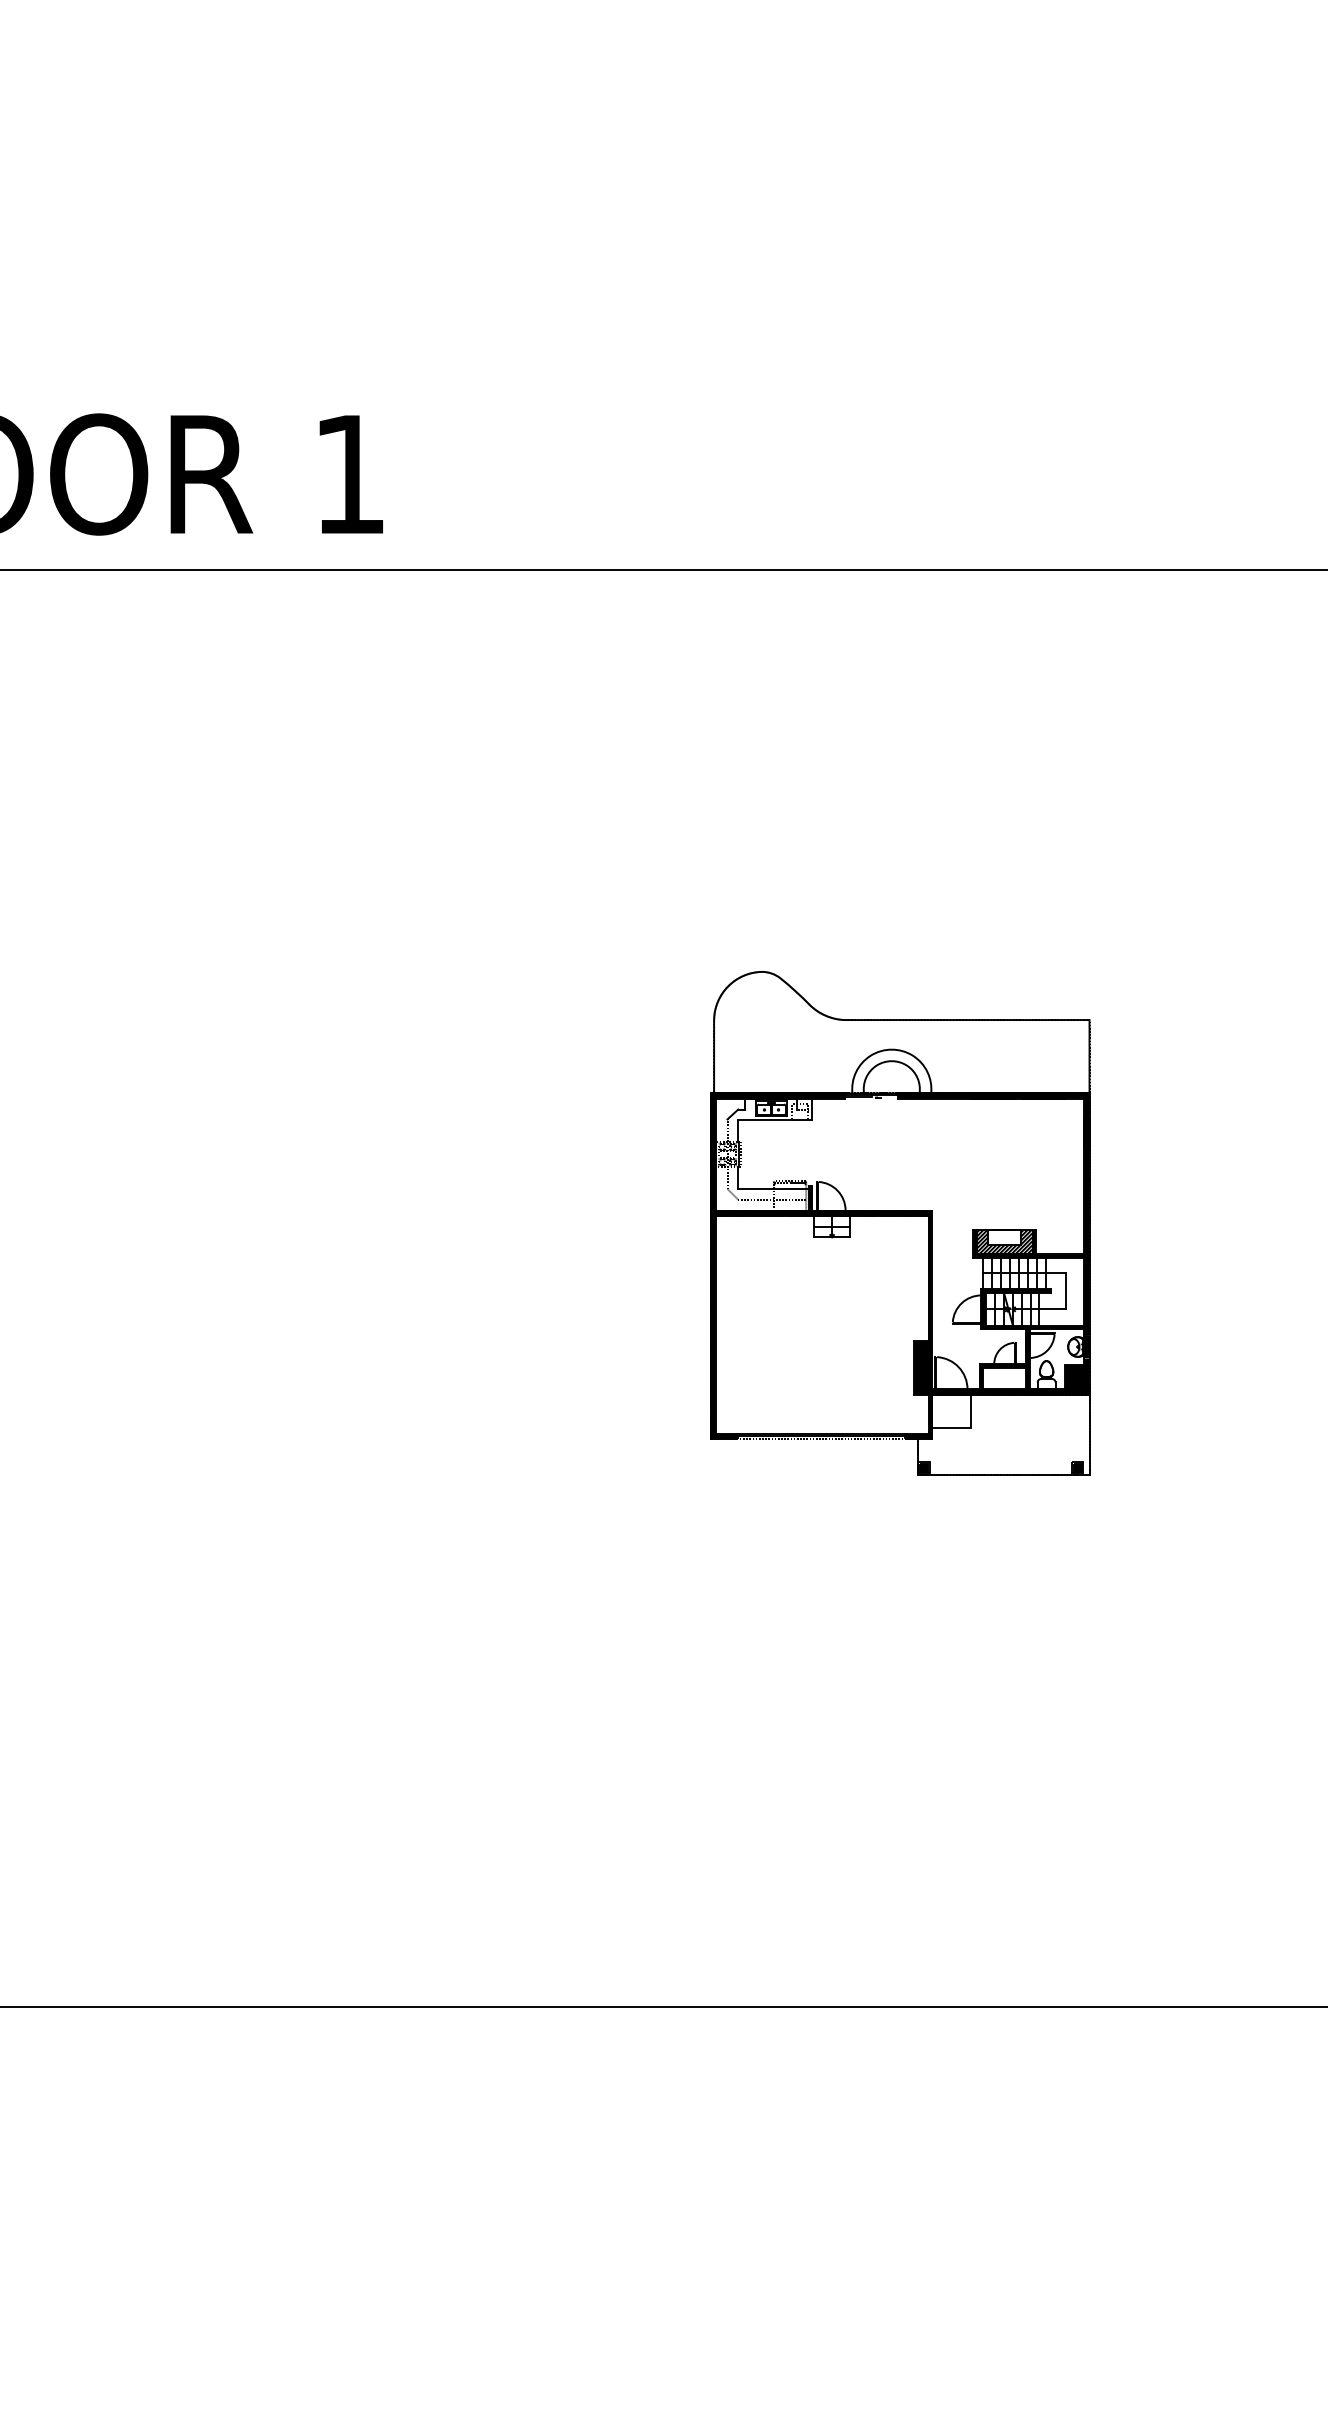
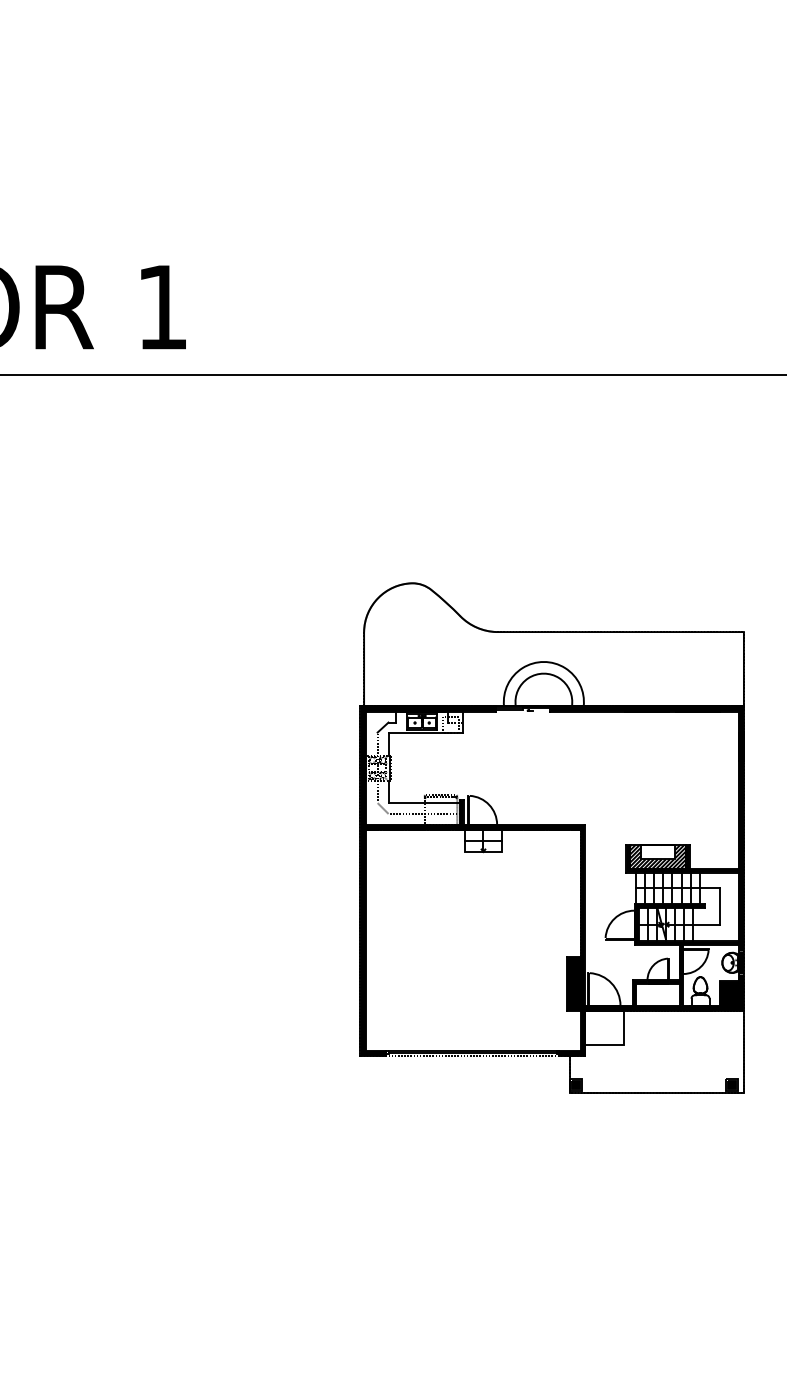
part: (899, 1223) -> (551, 837), size x1.43

